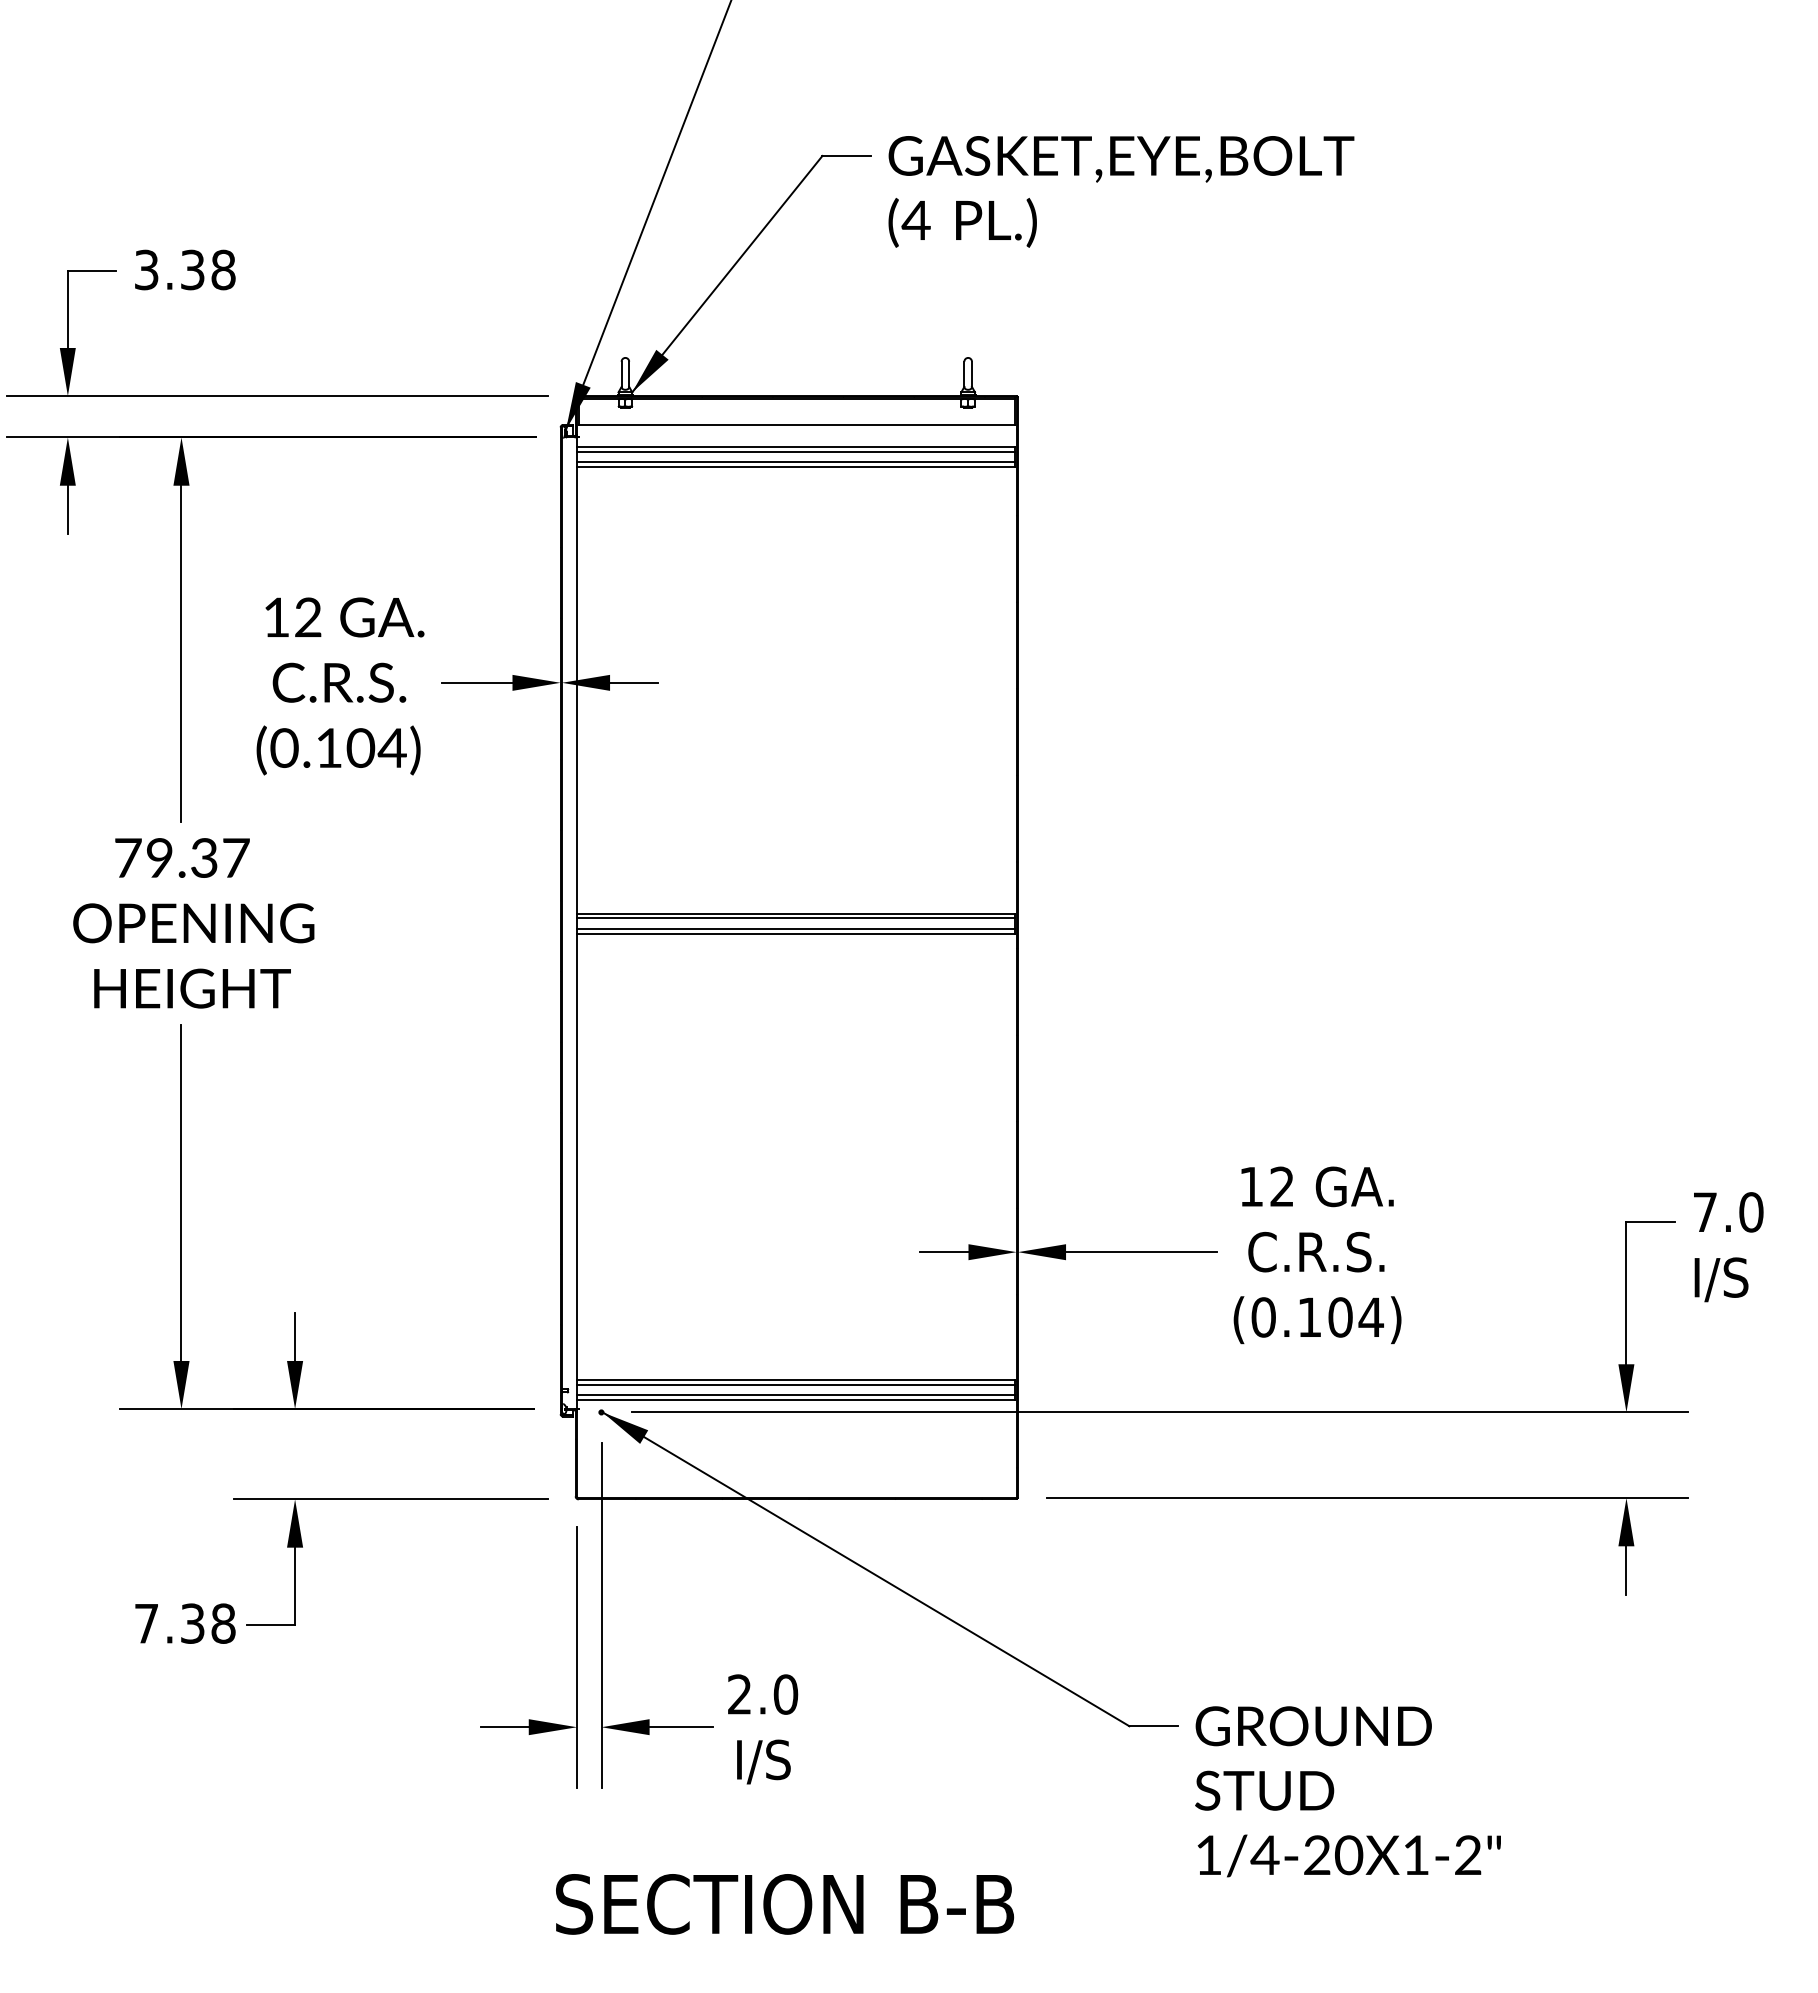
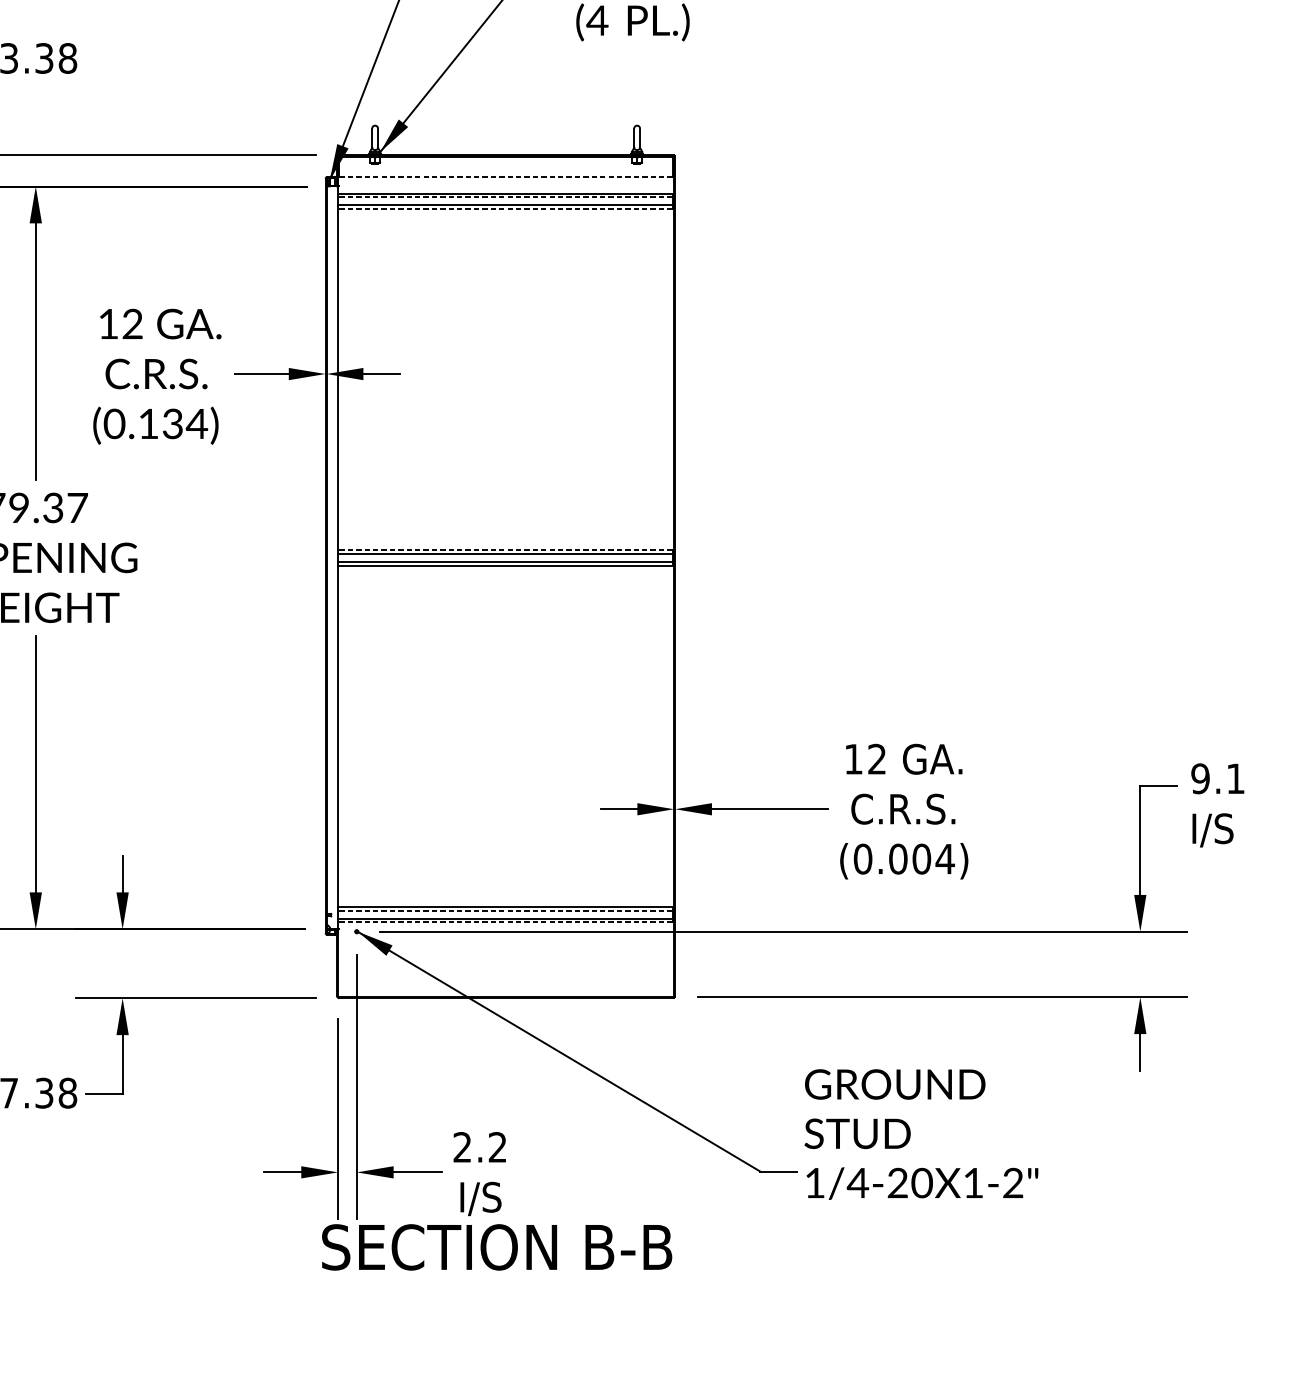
line: (797, 424) -> (506, 176), solid -> dashed
line: (795, 451) -> (505, 197), solid -> dashed
line: (795, 466) -> (505, 208), solid -> dashed
text: (360, 747) -> (172, 423), (0.104) -> (0.134)
line: (795, 913) -> (505, 550), solid -> dashed
text: (1728, 1212) -> (1218, 778), 7.0 -> 9.1
text: (1309, 1317) -> (898, 859), (0.104) -> (0.004)
line: (795, 1385) -> (505, 911), solid -> dashed
line: (795, 1400) -> (505, 922), solid -> dashed
text: (785, 1694) -> (497, 1147), 2.0 -> 2.2
text: (1347, 1791) -> (920, 1134), moved
text: (785, 1904) -> (497, 1247), moved

